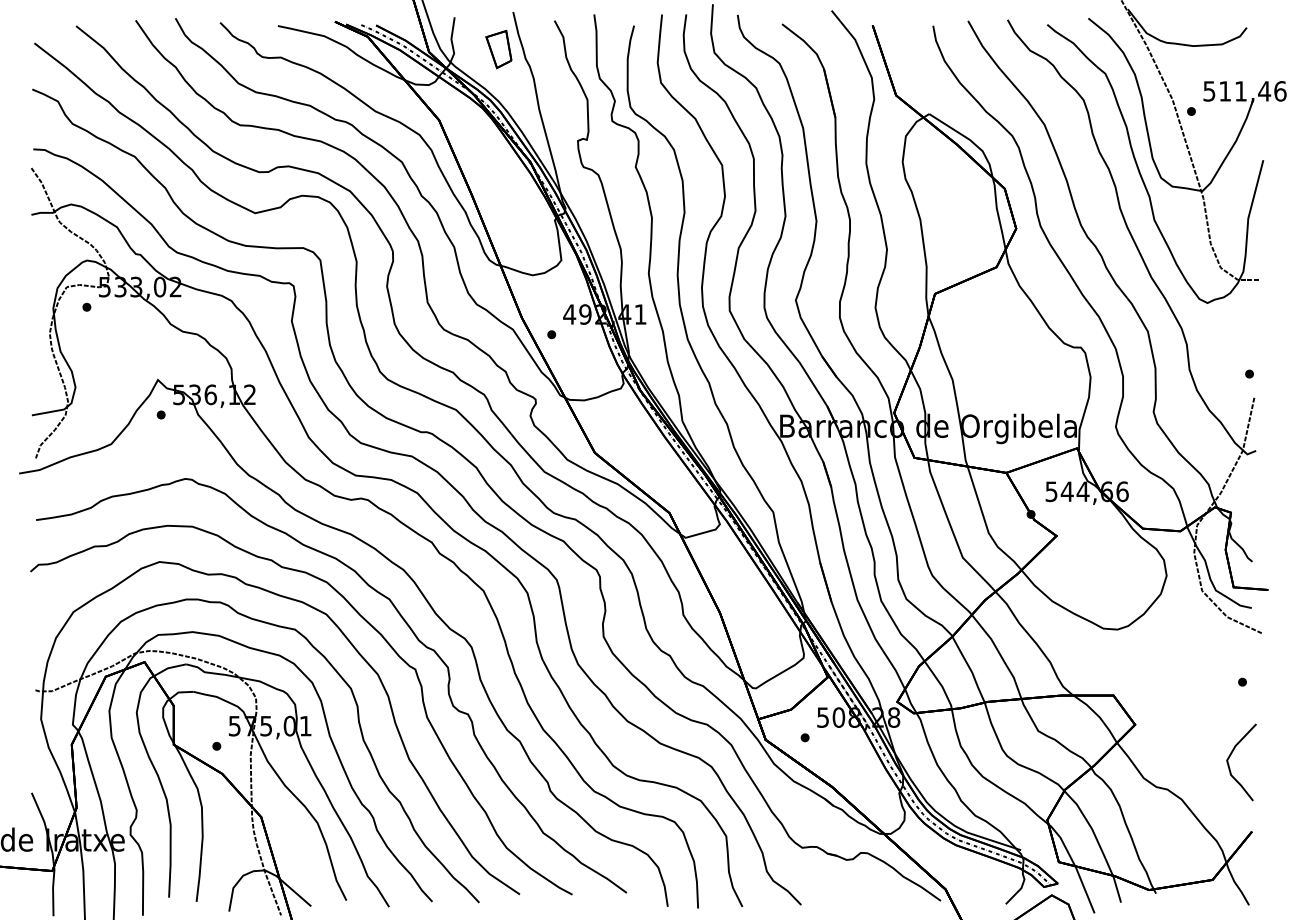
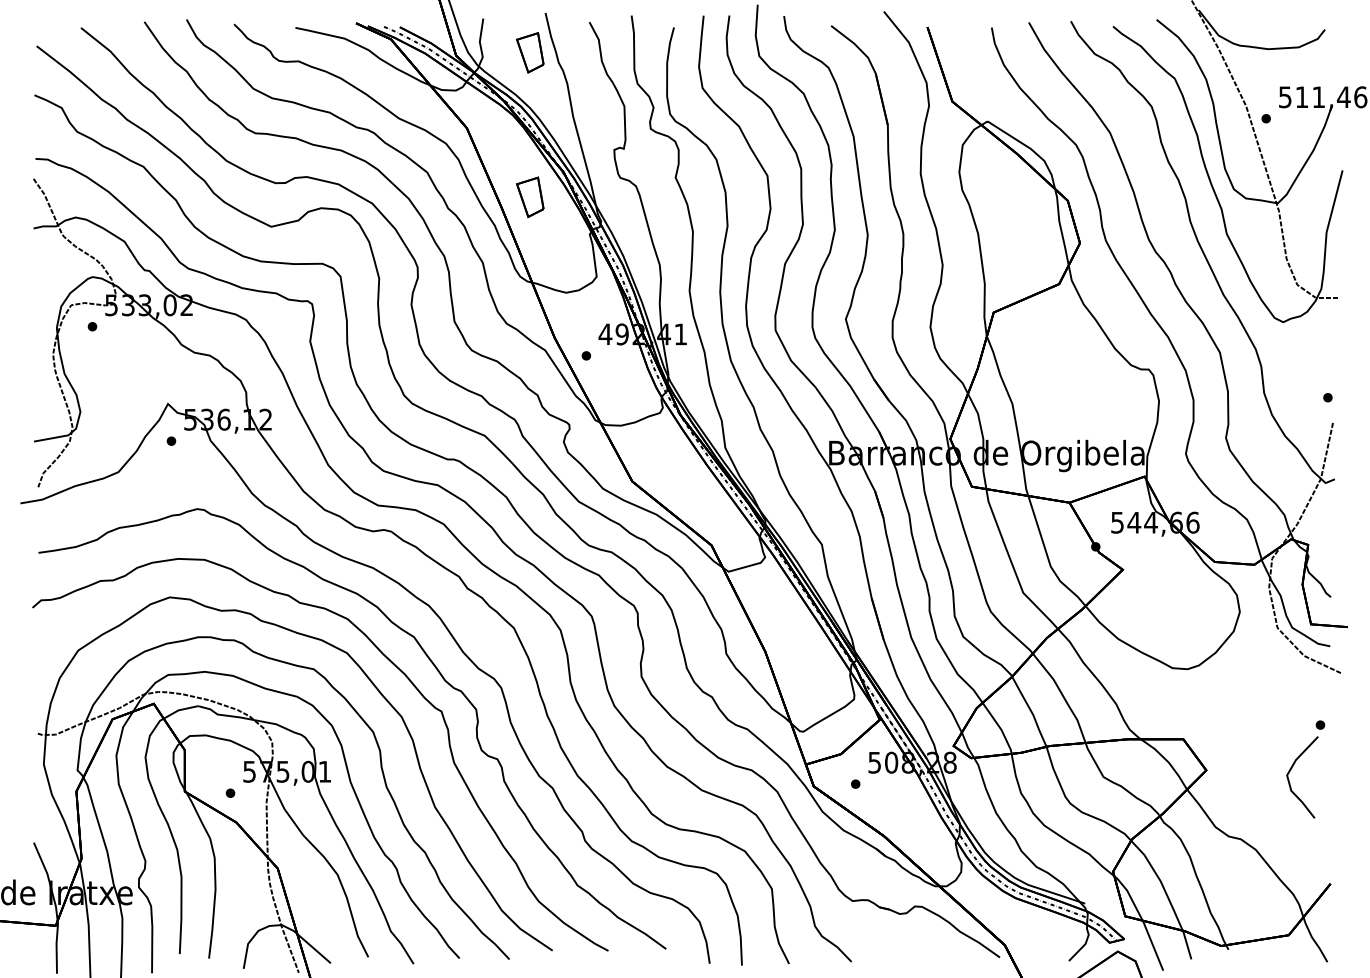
part: (498, 185) -> (529, 197), added
curve: (1229, 764) -> (1289, 779), moved

